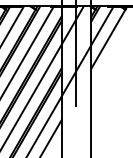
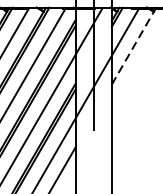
line: (108, 38) -> (133, 47), solid -> dashed

